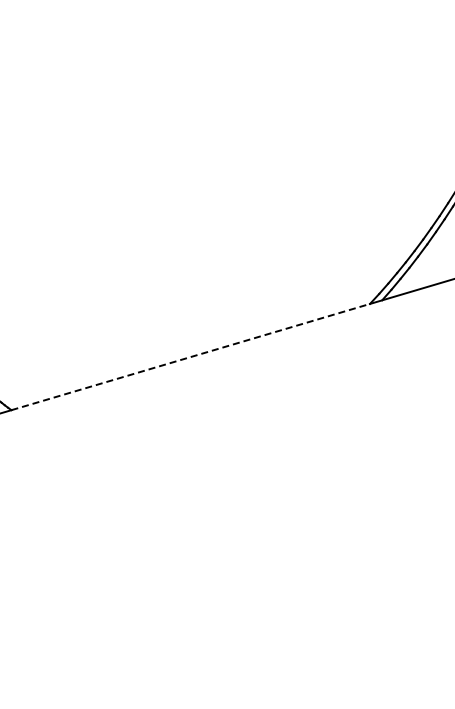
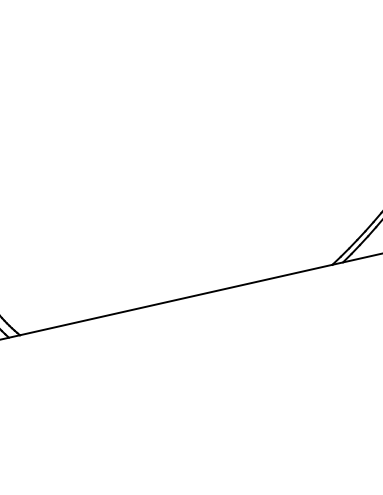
line: (190, 357) -> (175, 300), dashed -> solid

